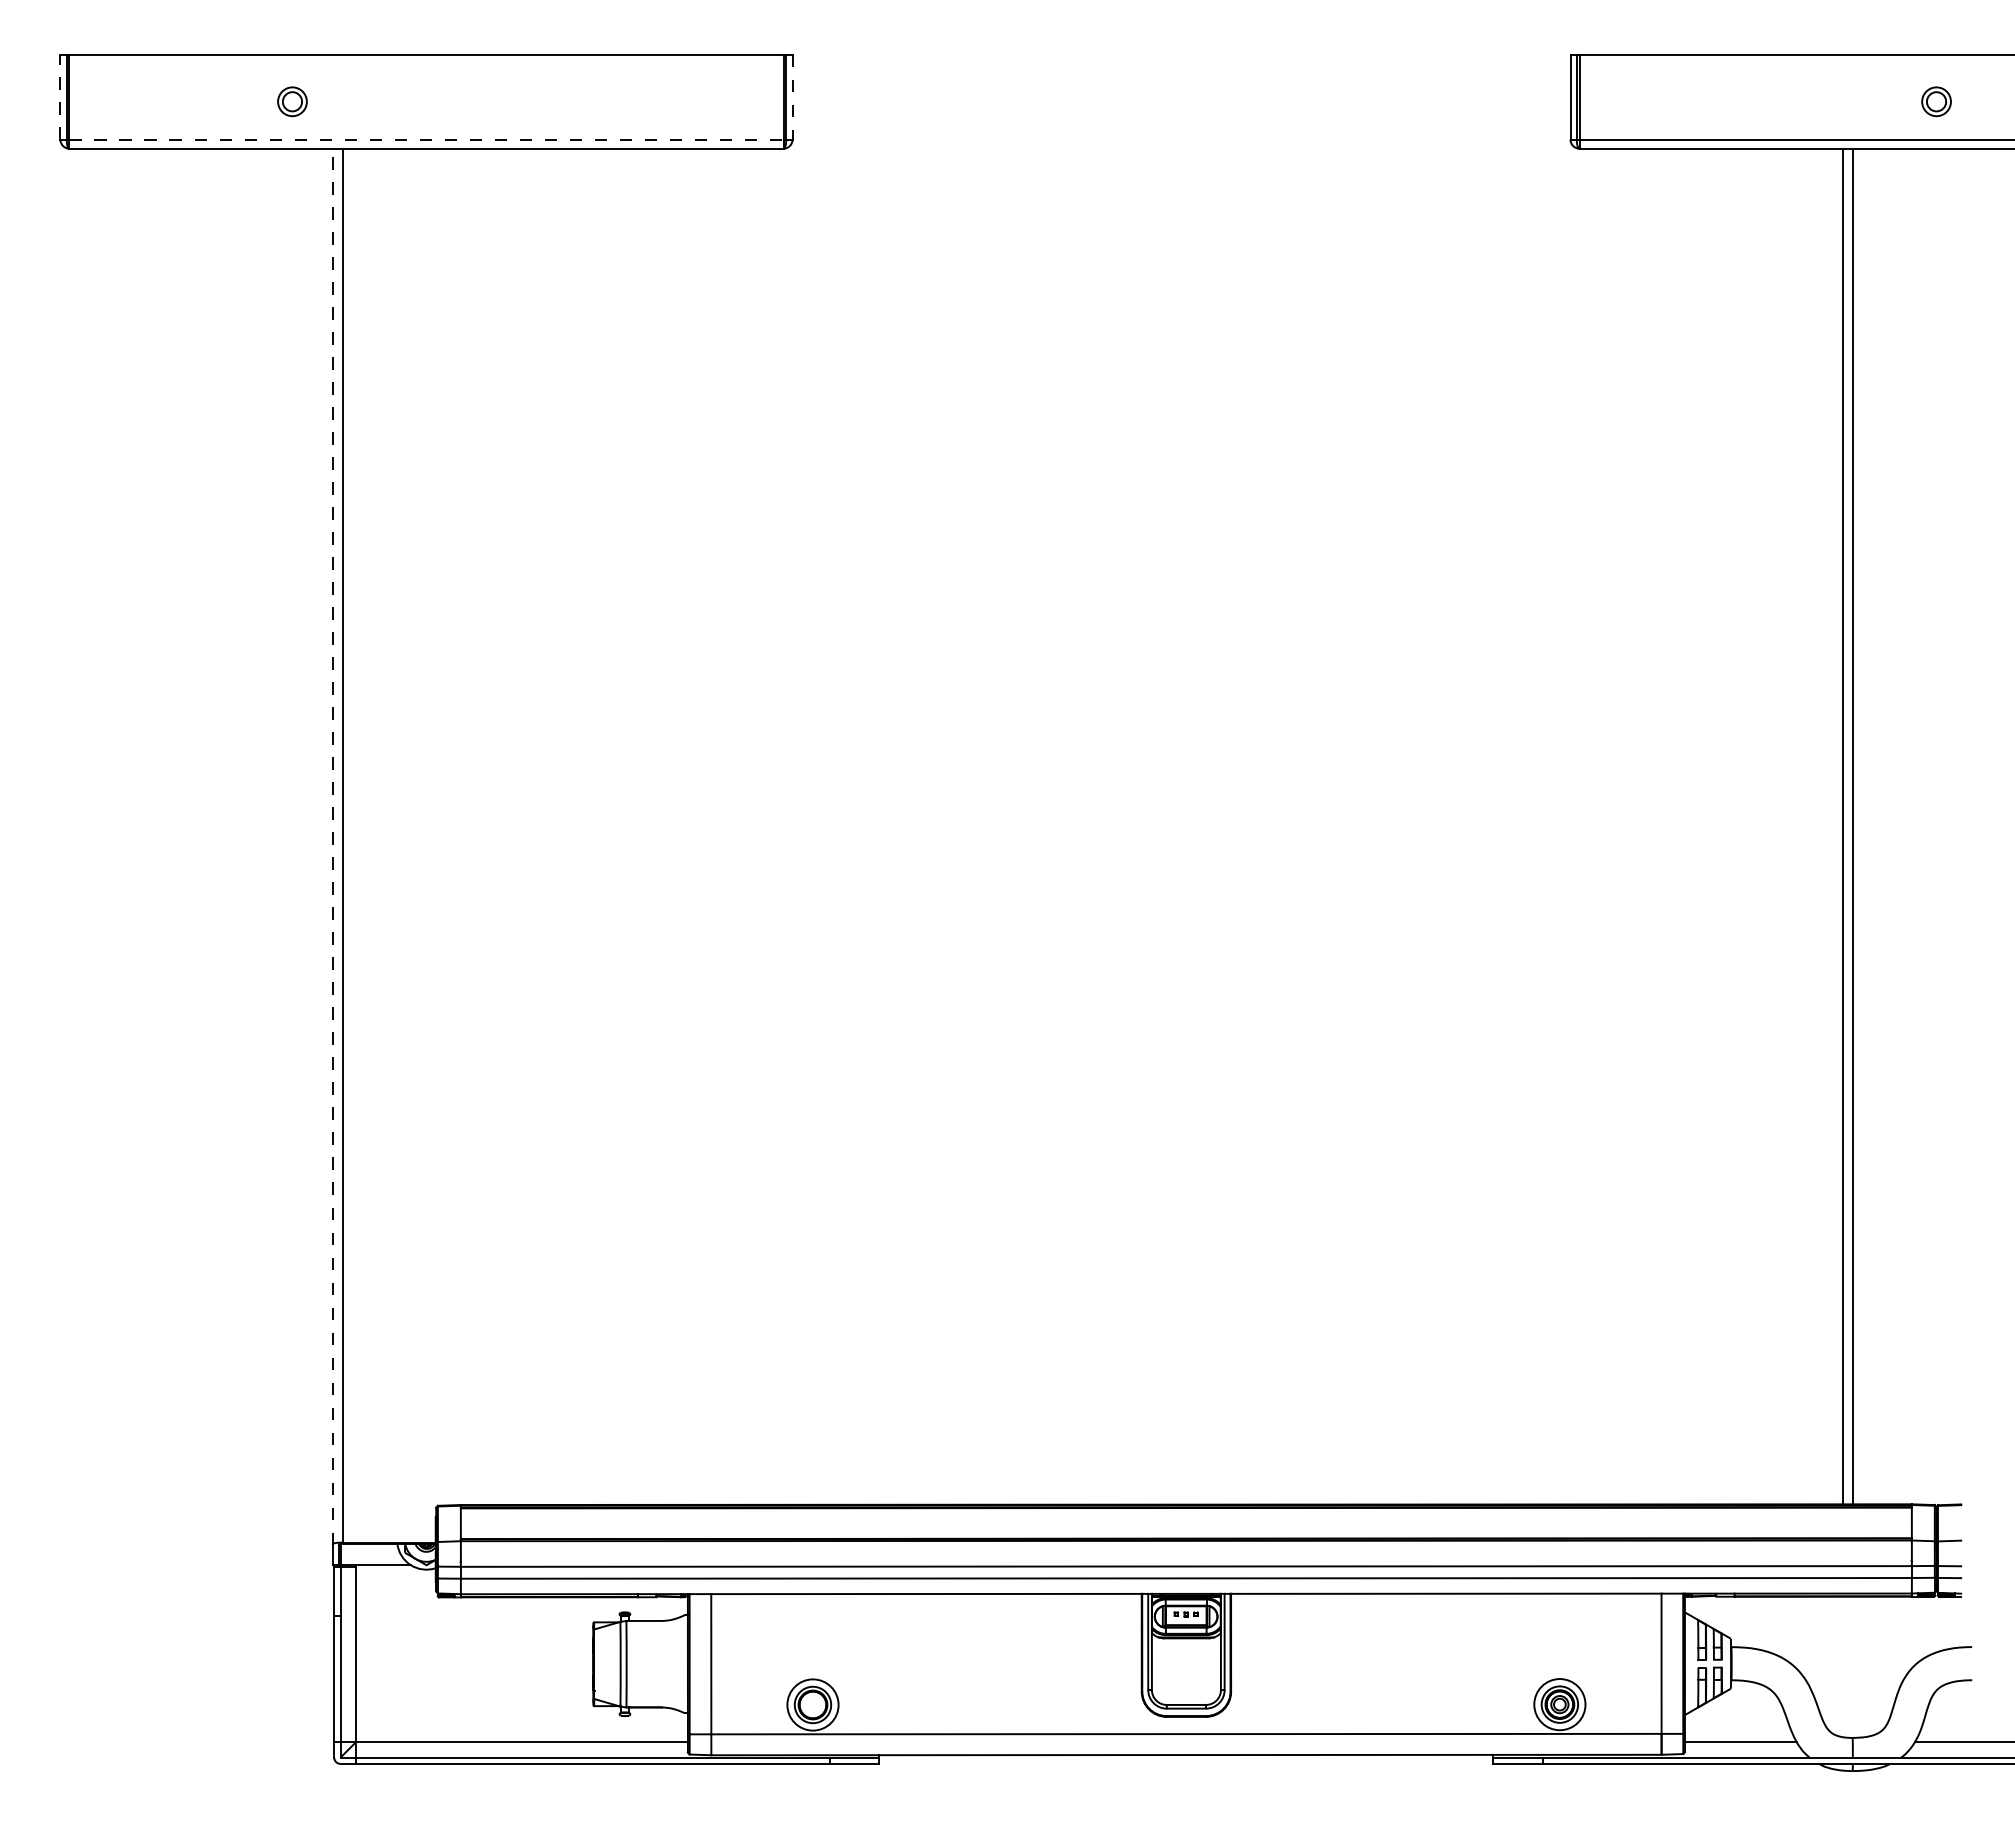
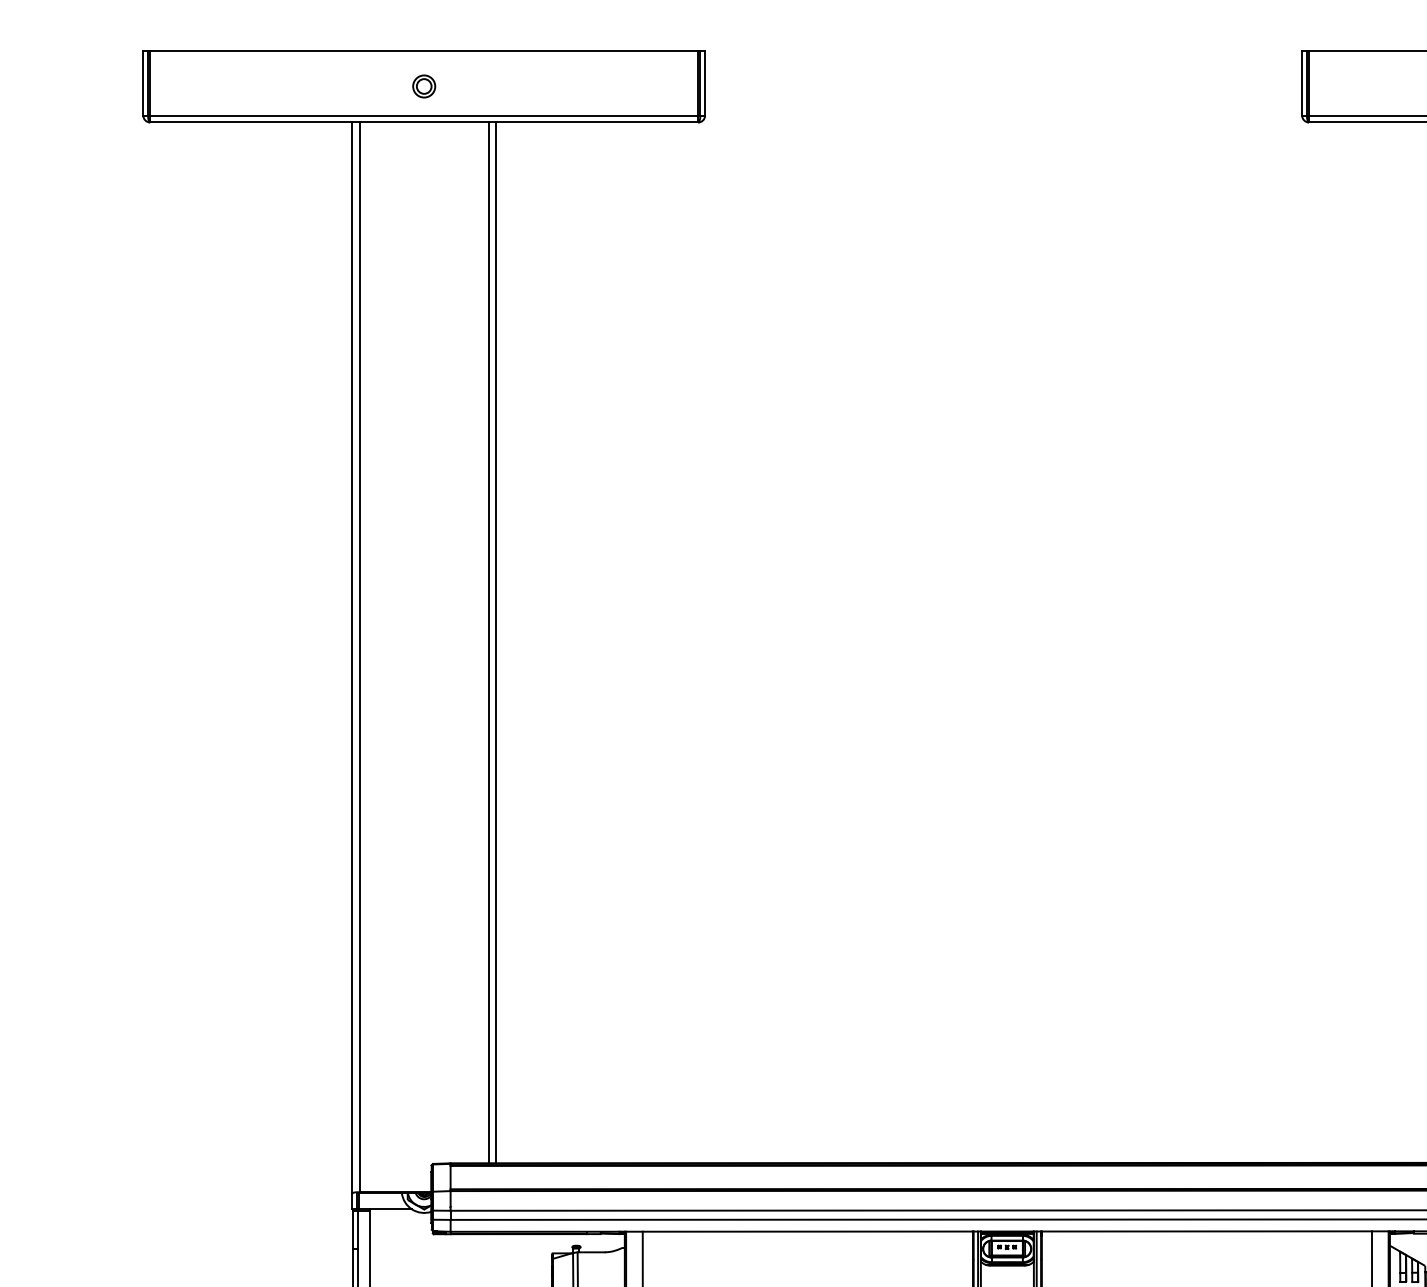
line: (60, 96) -> (143, 82), dashed -> solid
line: (792, 97) -> (705, 83), dashed -> solid
part: (292, 101) -> (424, 86), moved
line: (426, 139) -> (424, 115), dashed -> solid
line: (510, 826) -> (488, 642), added
line: (520, 826) -> (496, 642), added
line: (332, 846) -> (352, 657), dashed -> solid

